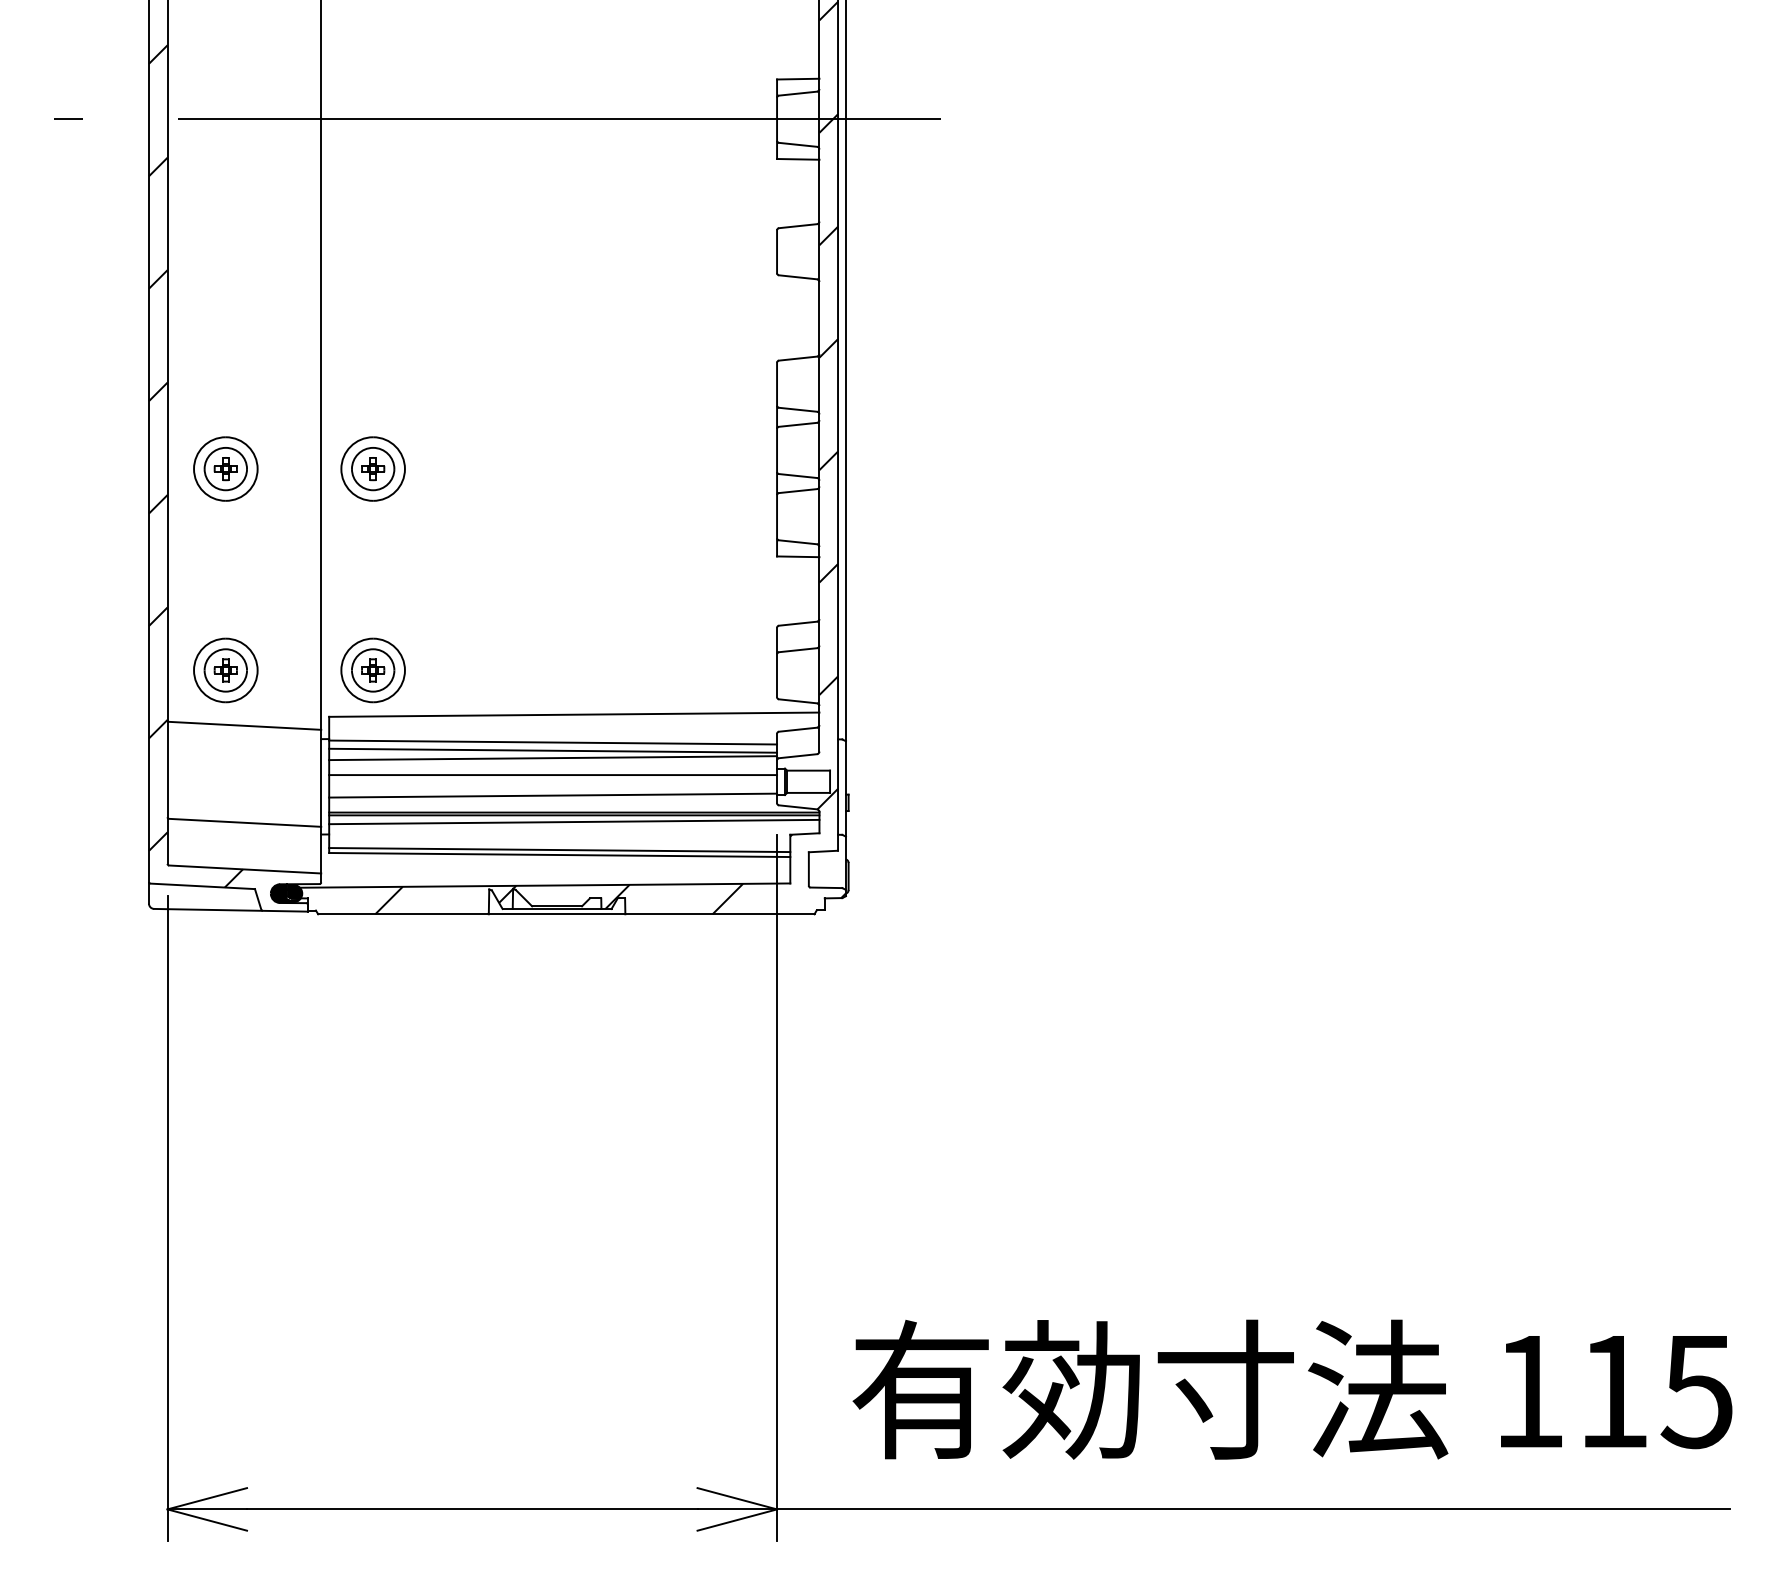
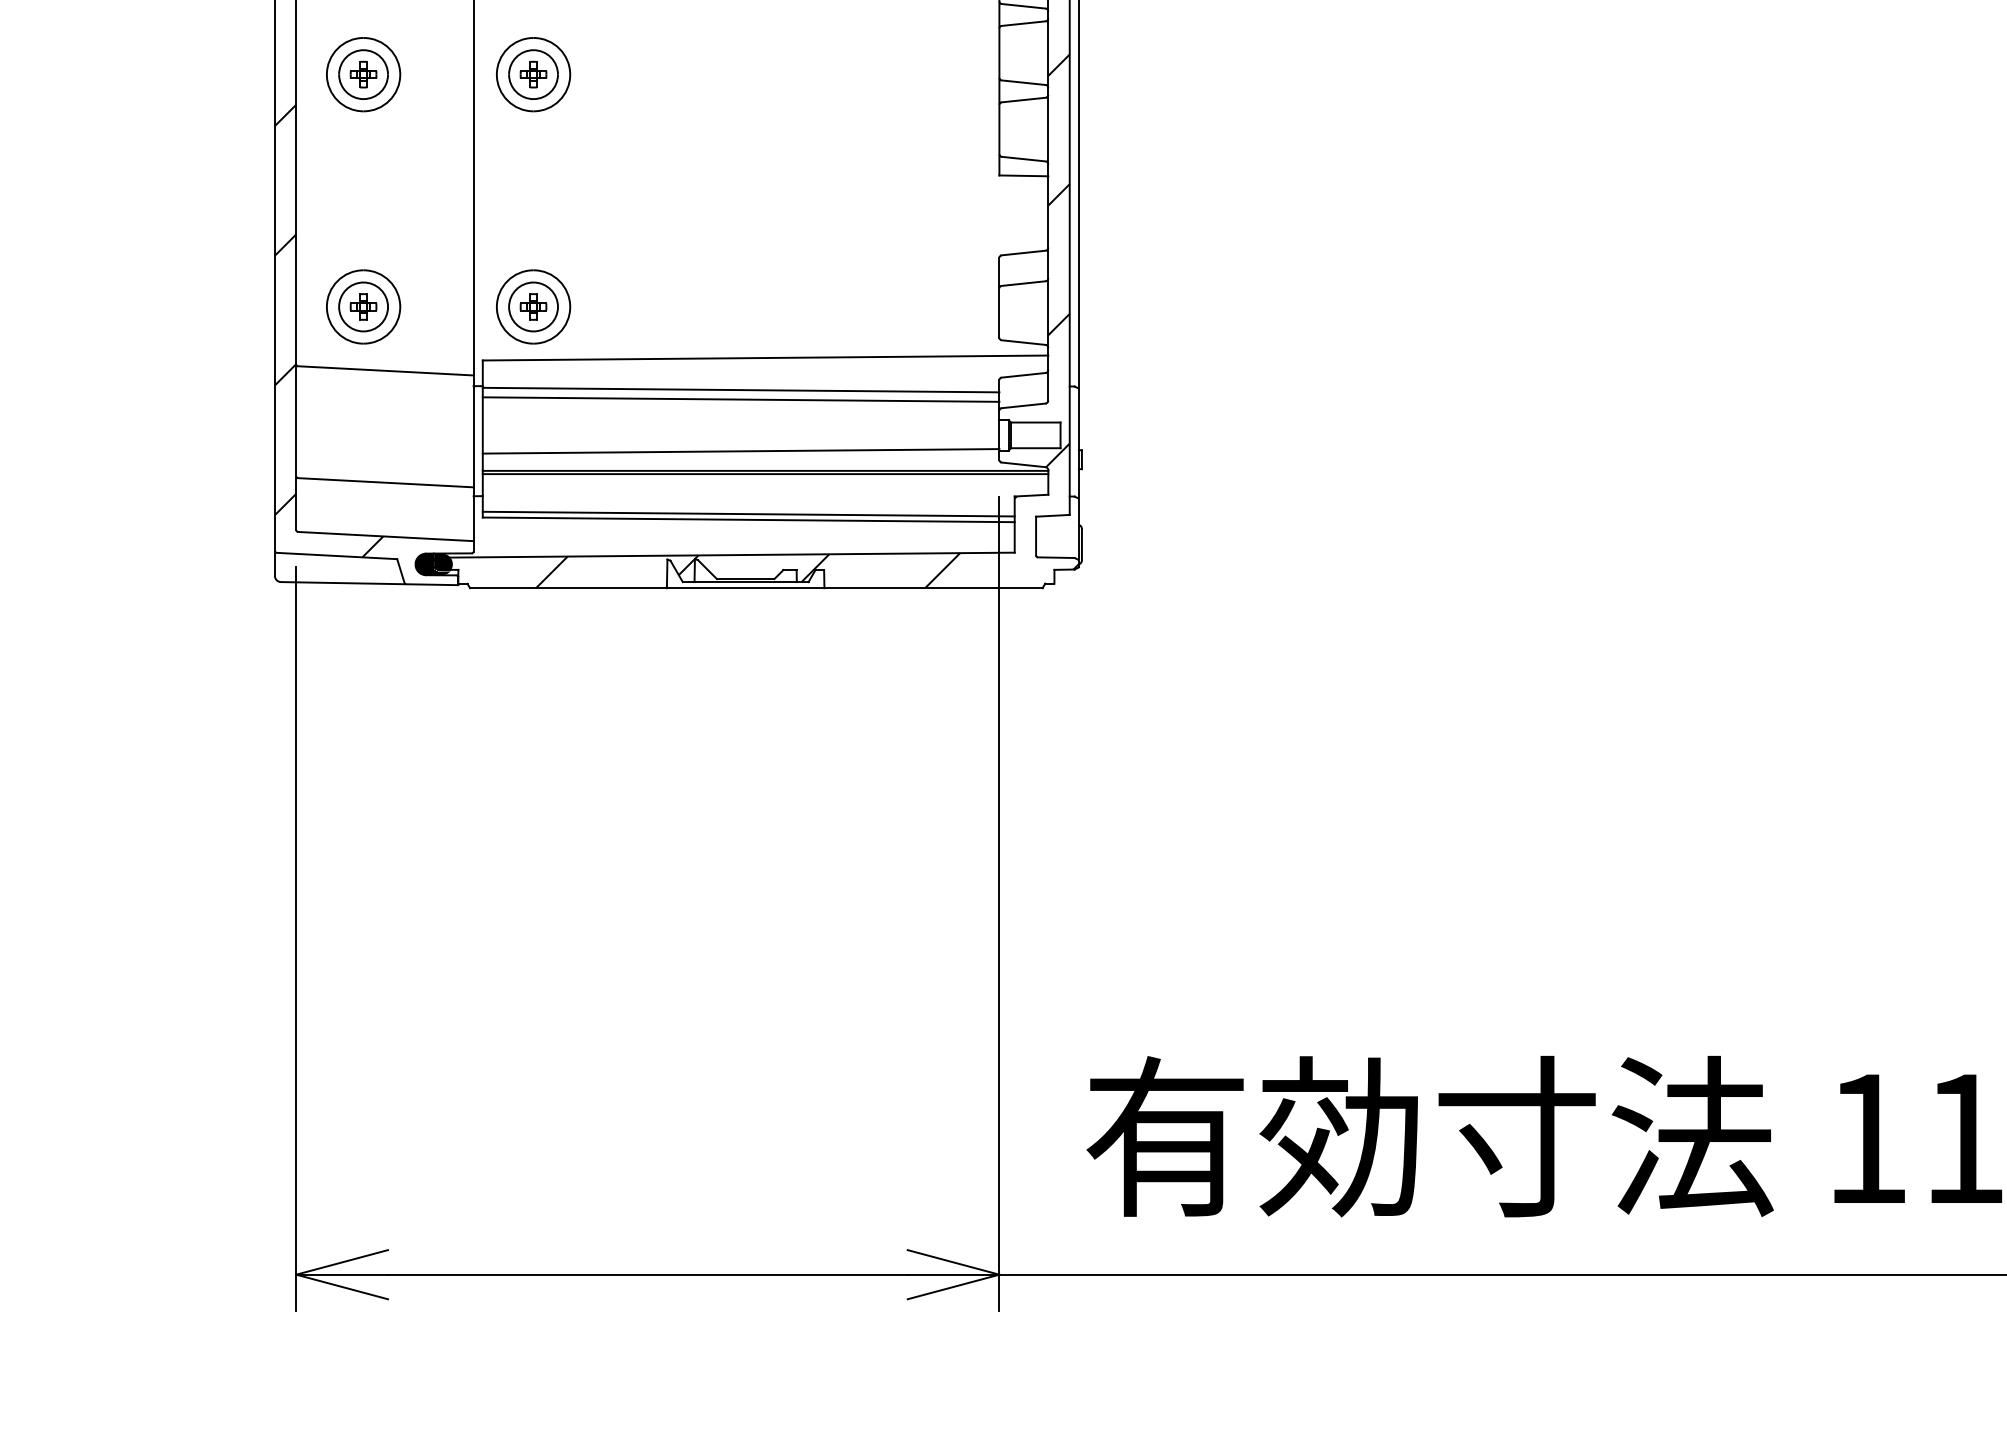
line: (553, 758) -> (741, 408), removed
line: (553, 775) -> (741, 428), removed
line: (574, 821) -> (765, 481), removed

